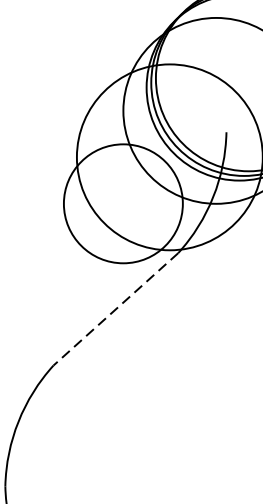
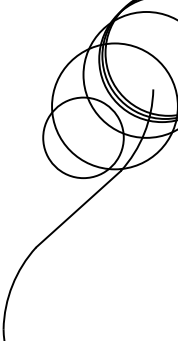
line: (115, 309) -> (78, 209), dashed -> solid

